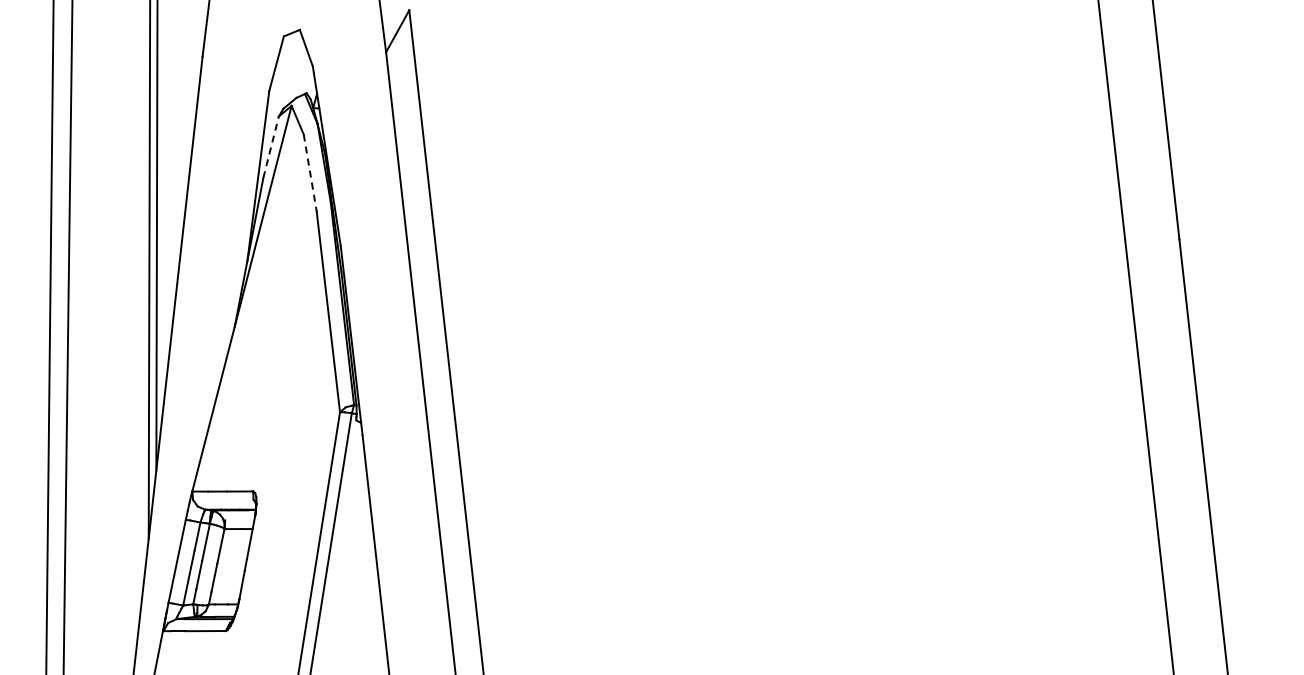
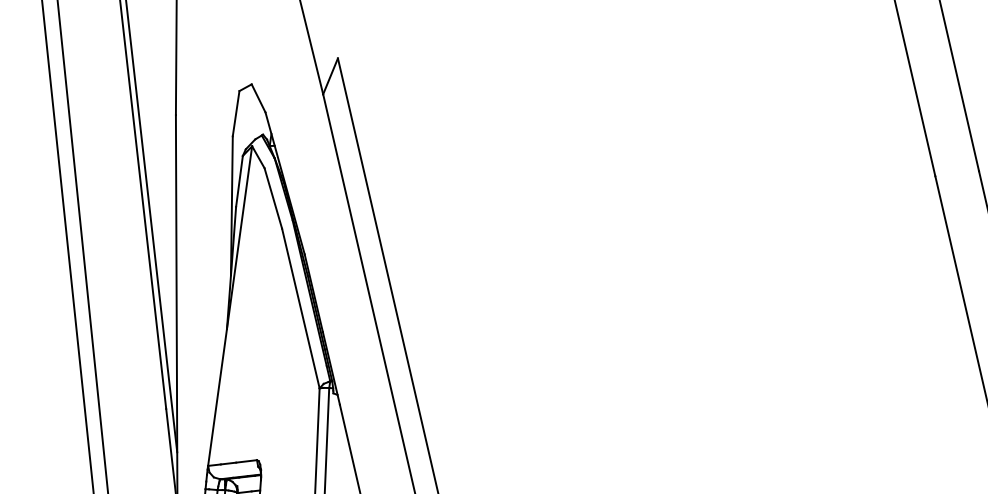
line: (271, 147) -> (239, 181), dashed -> solid
line: (310, 172) -> (273, 198), dashed -> solid

